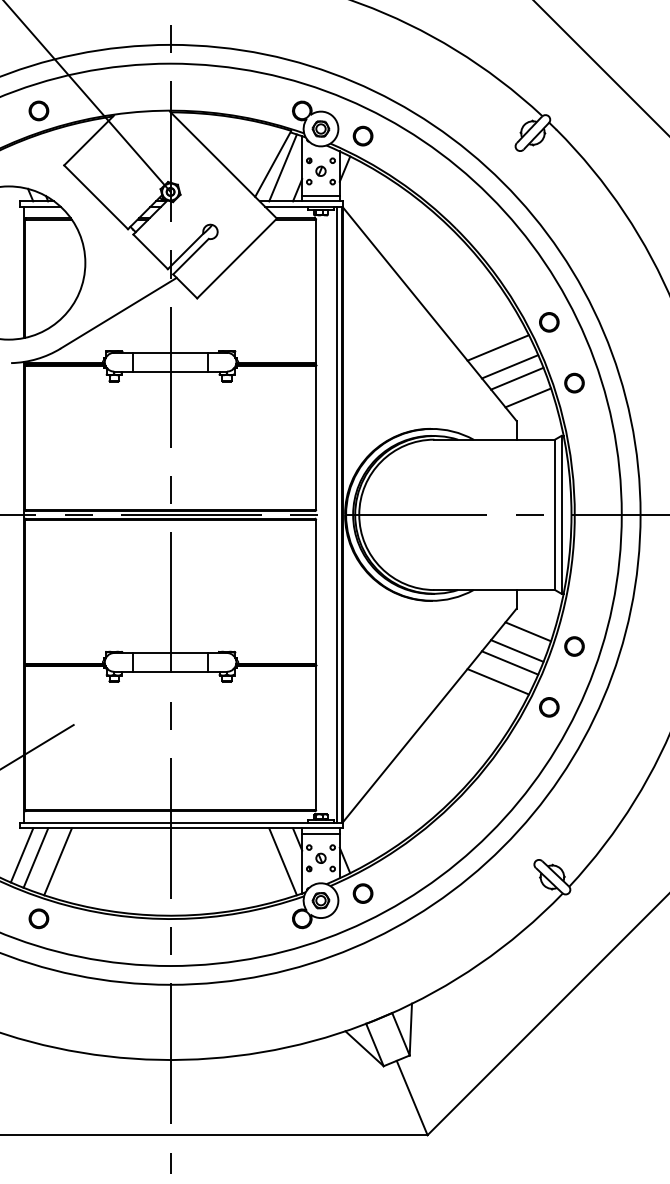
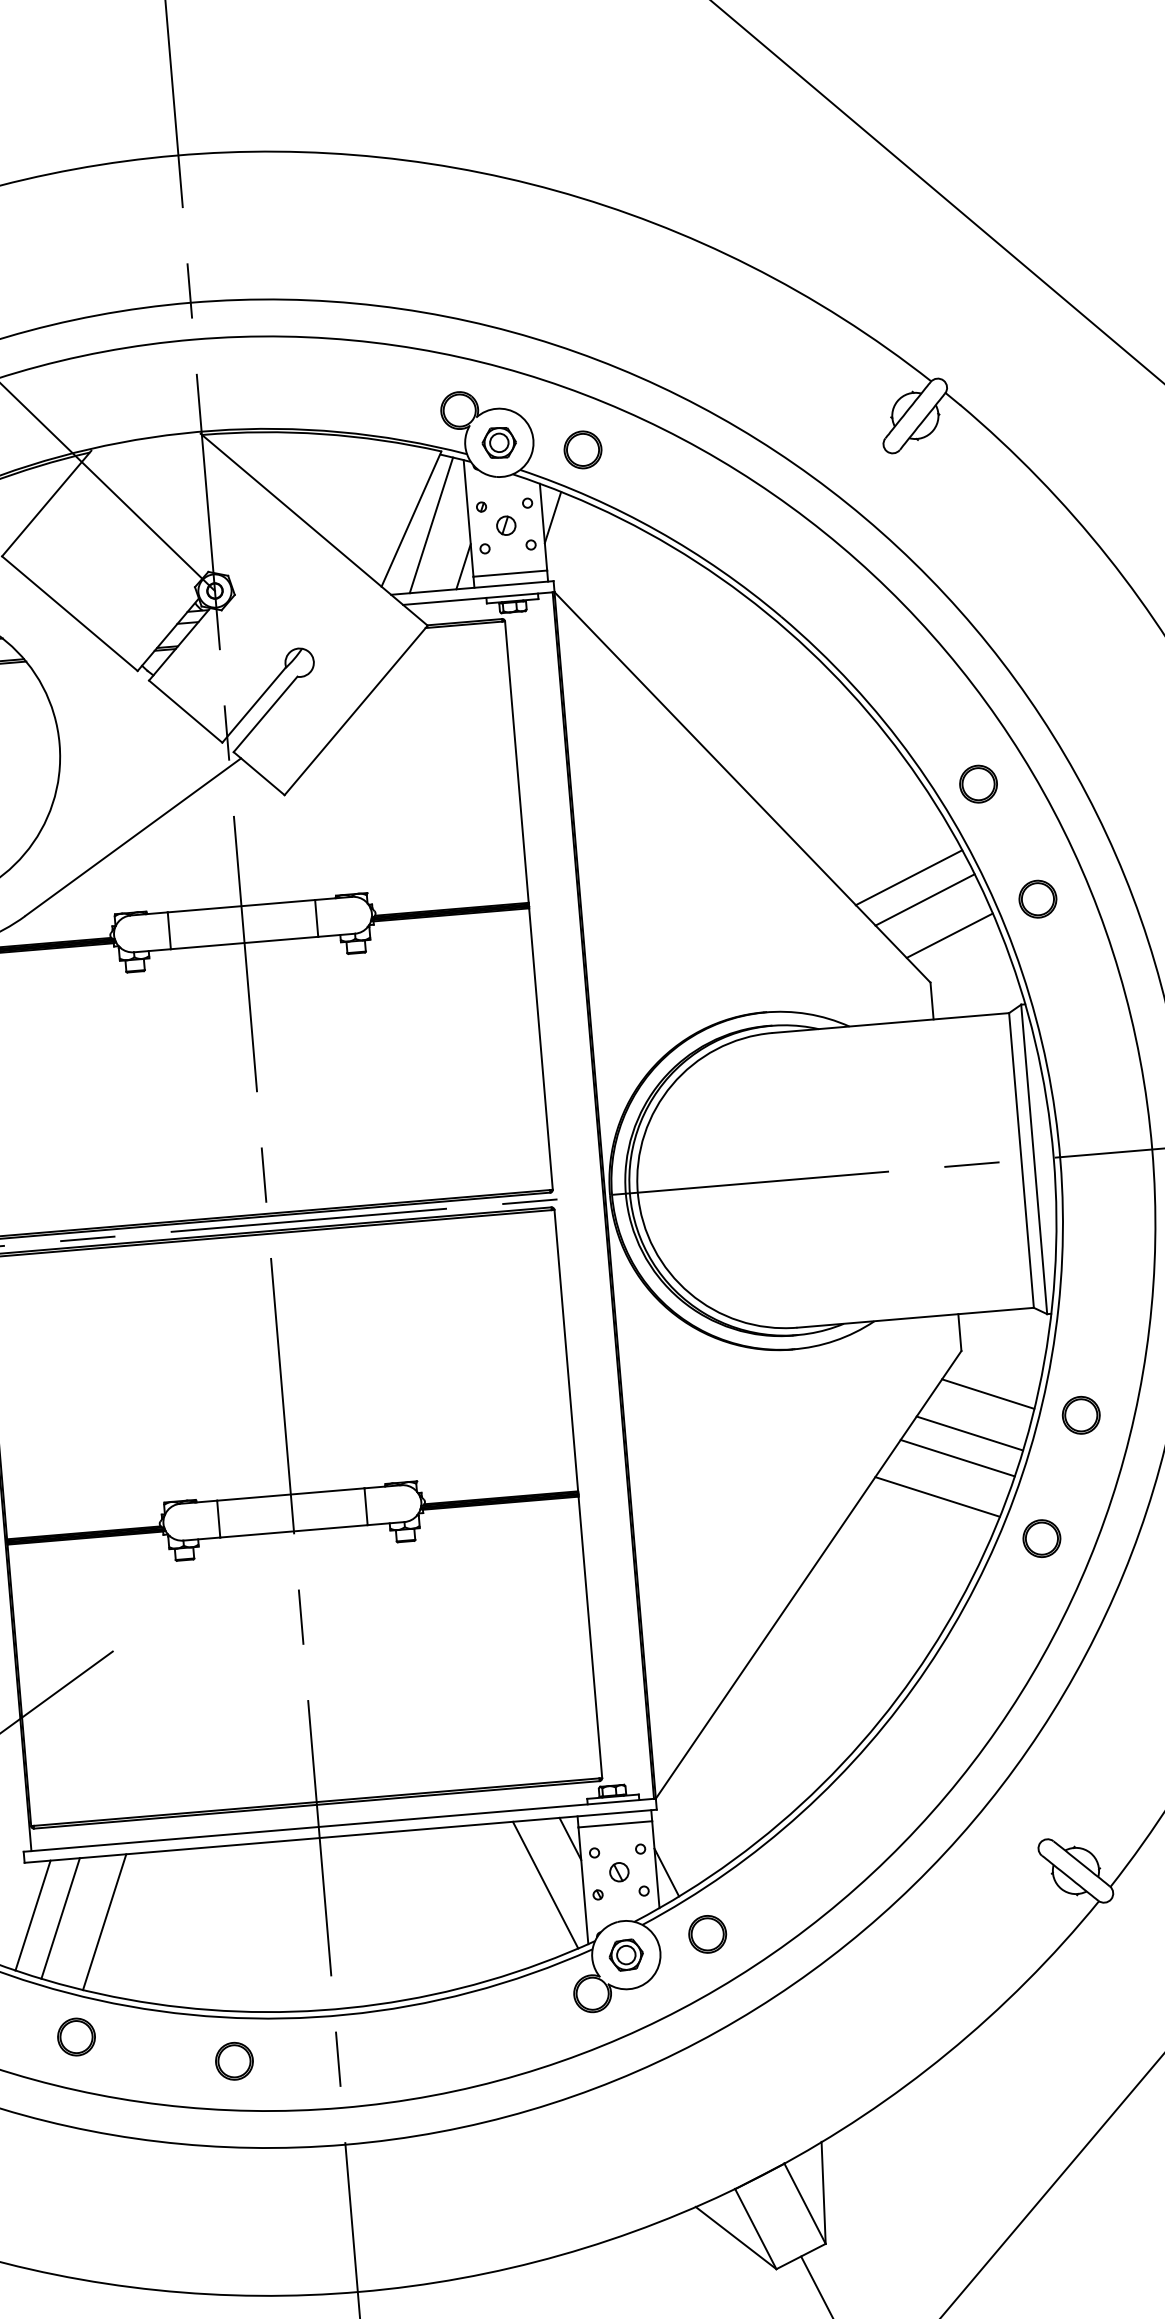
line: (497, 347) -> (881, 841), removed
line: (336, 514) -> (593, 1195), removed
part: (117, 937) -> (233, 2060), added

